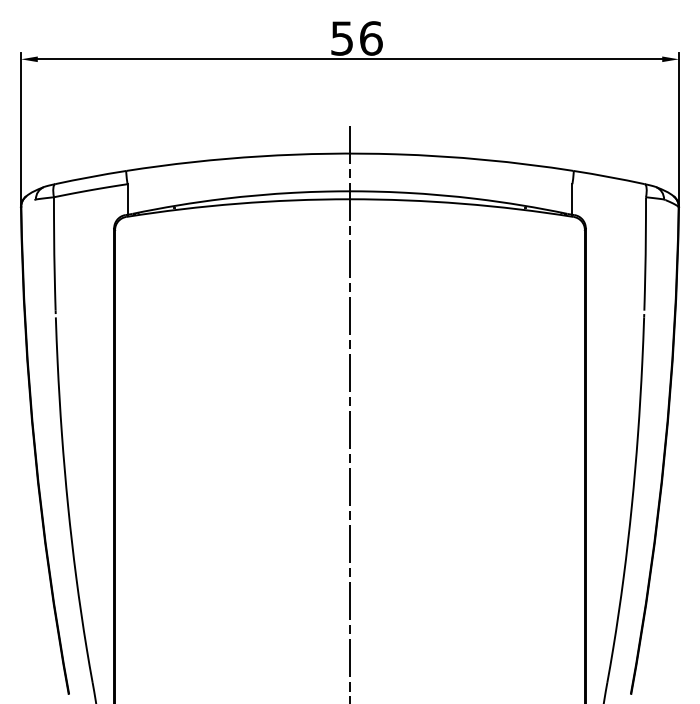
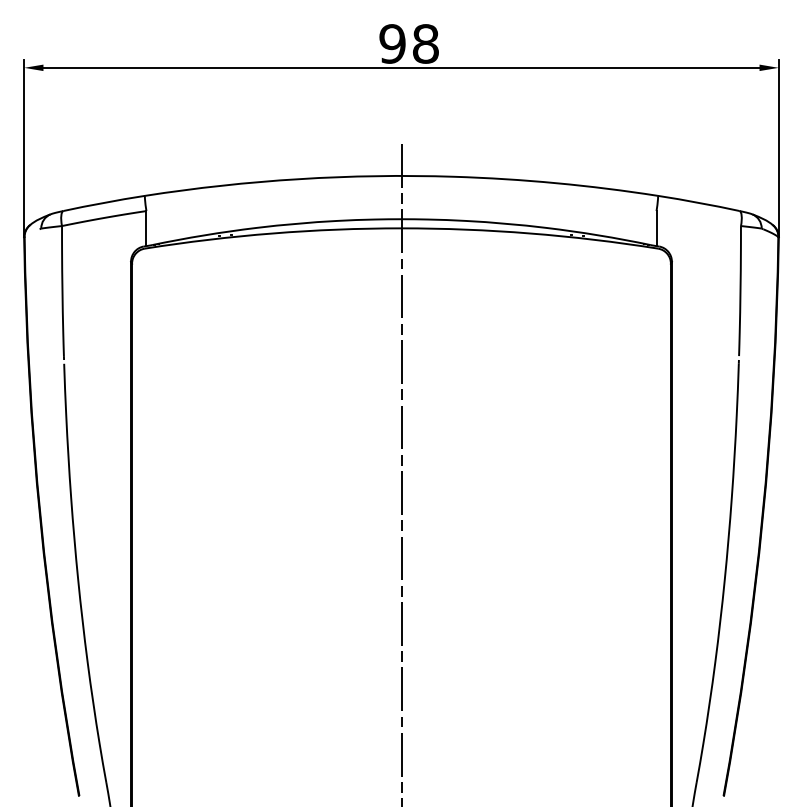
text: (356, 38) -> (408, 43), 56 -> 98

